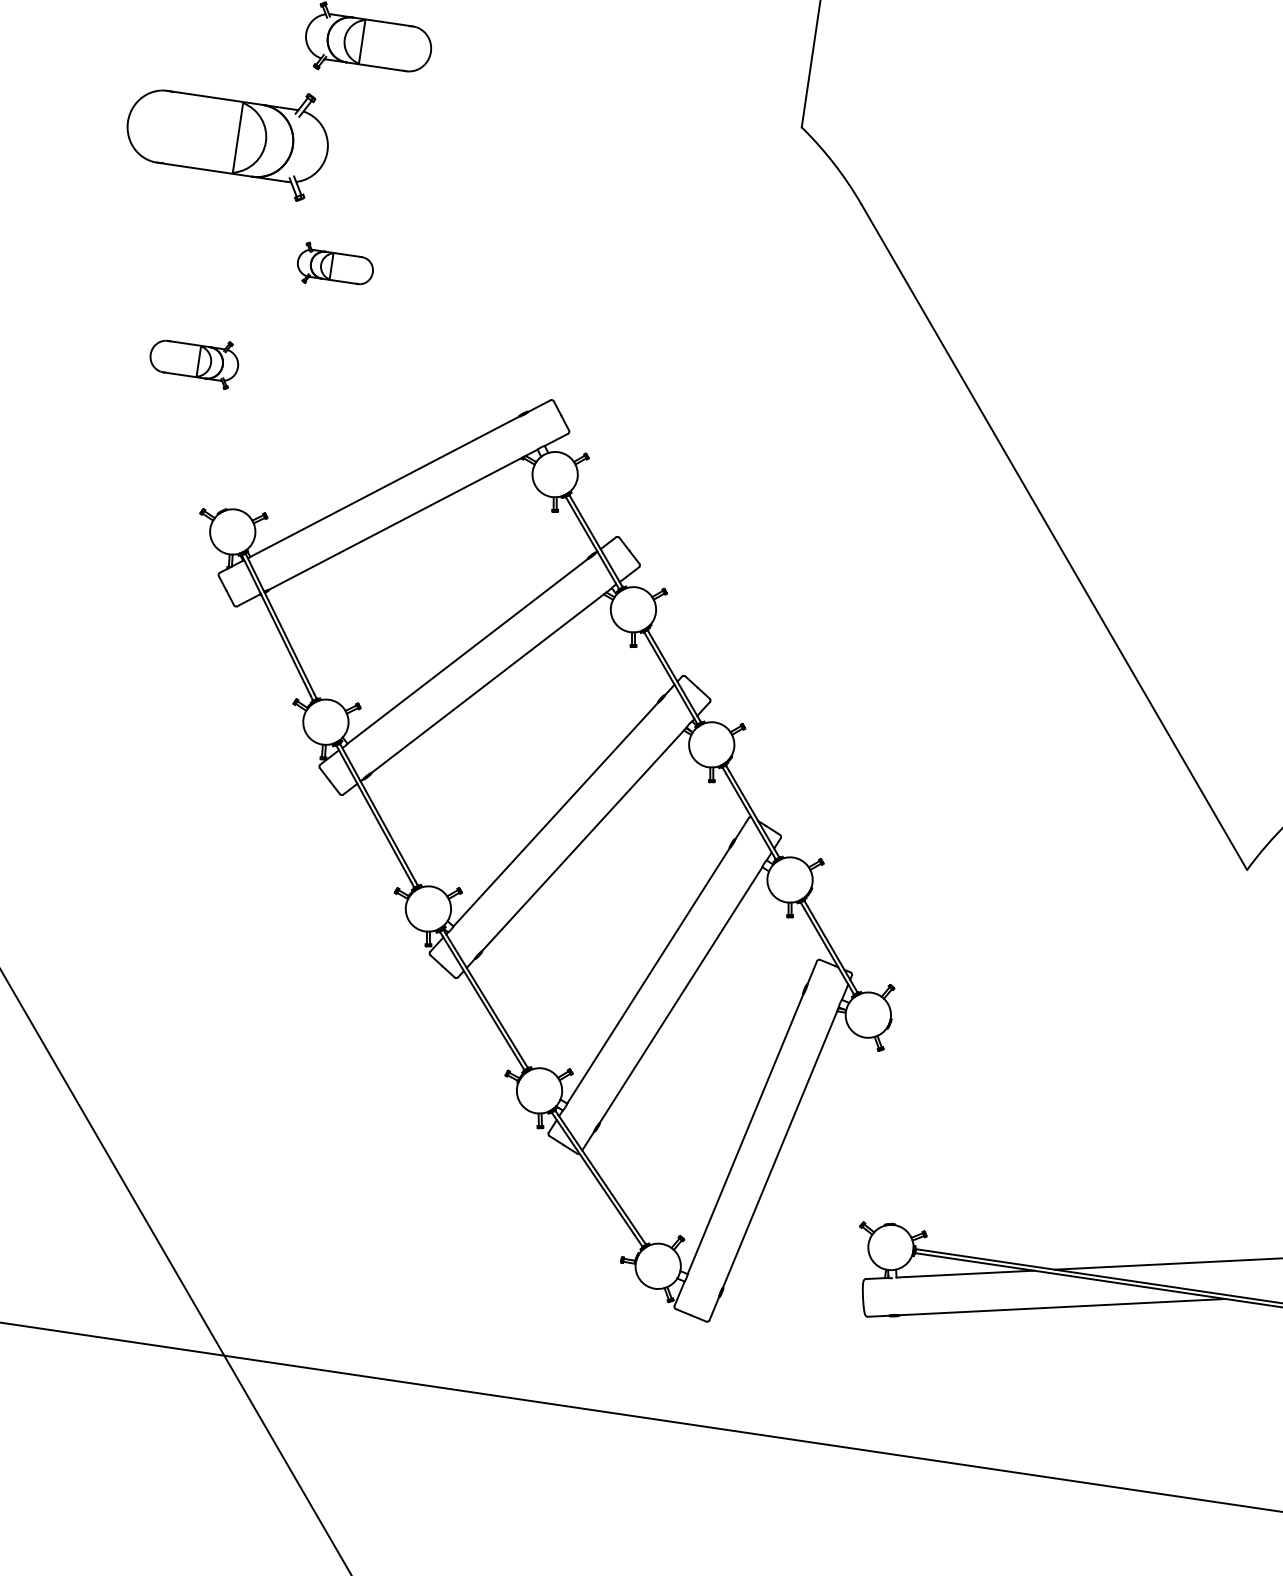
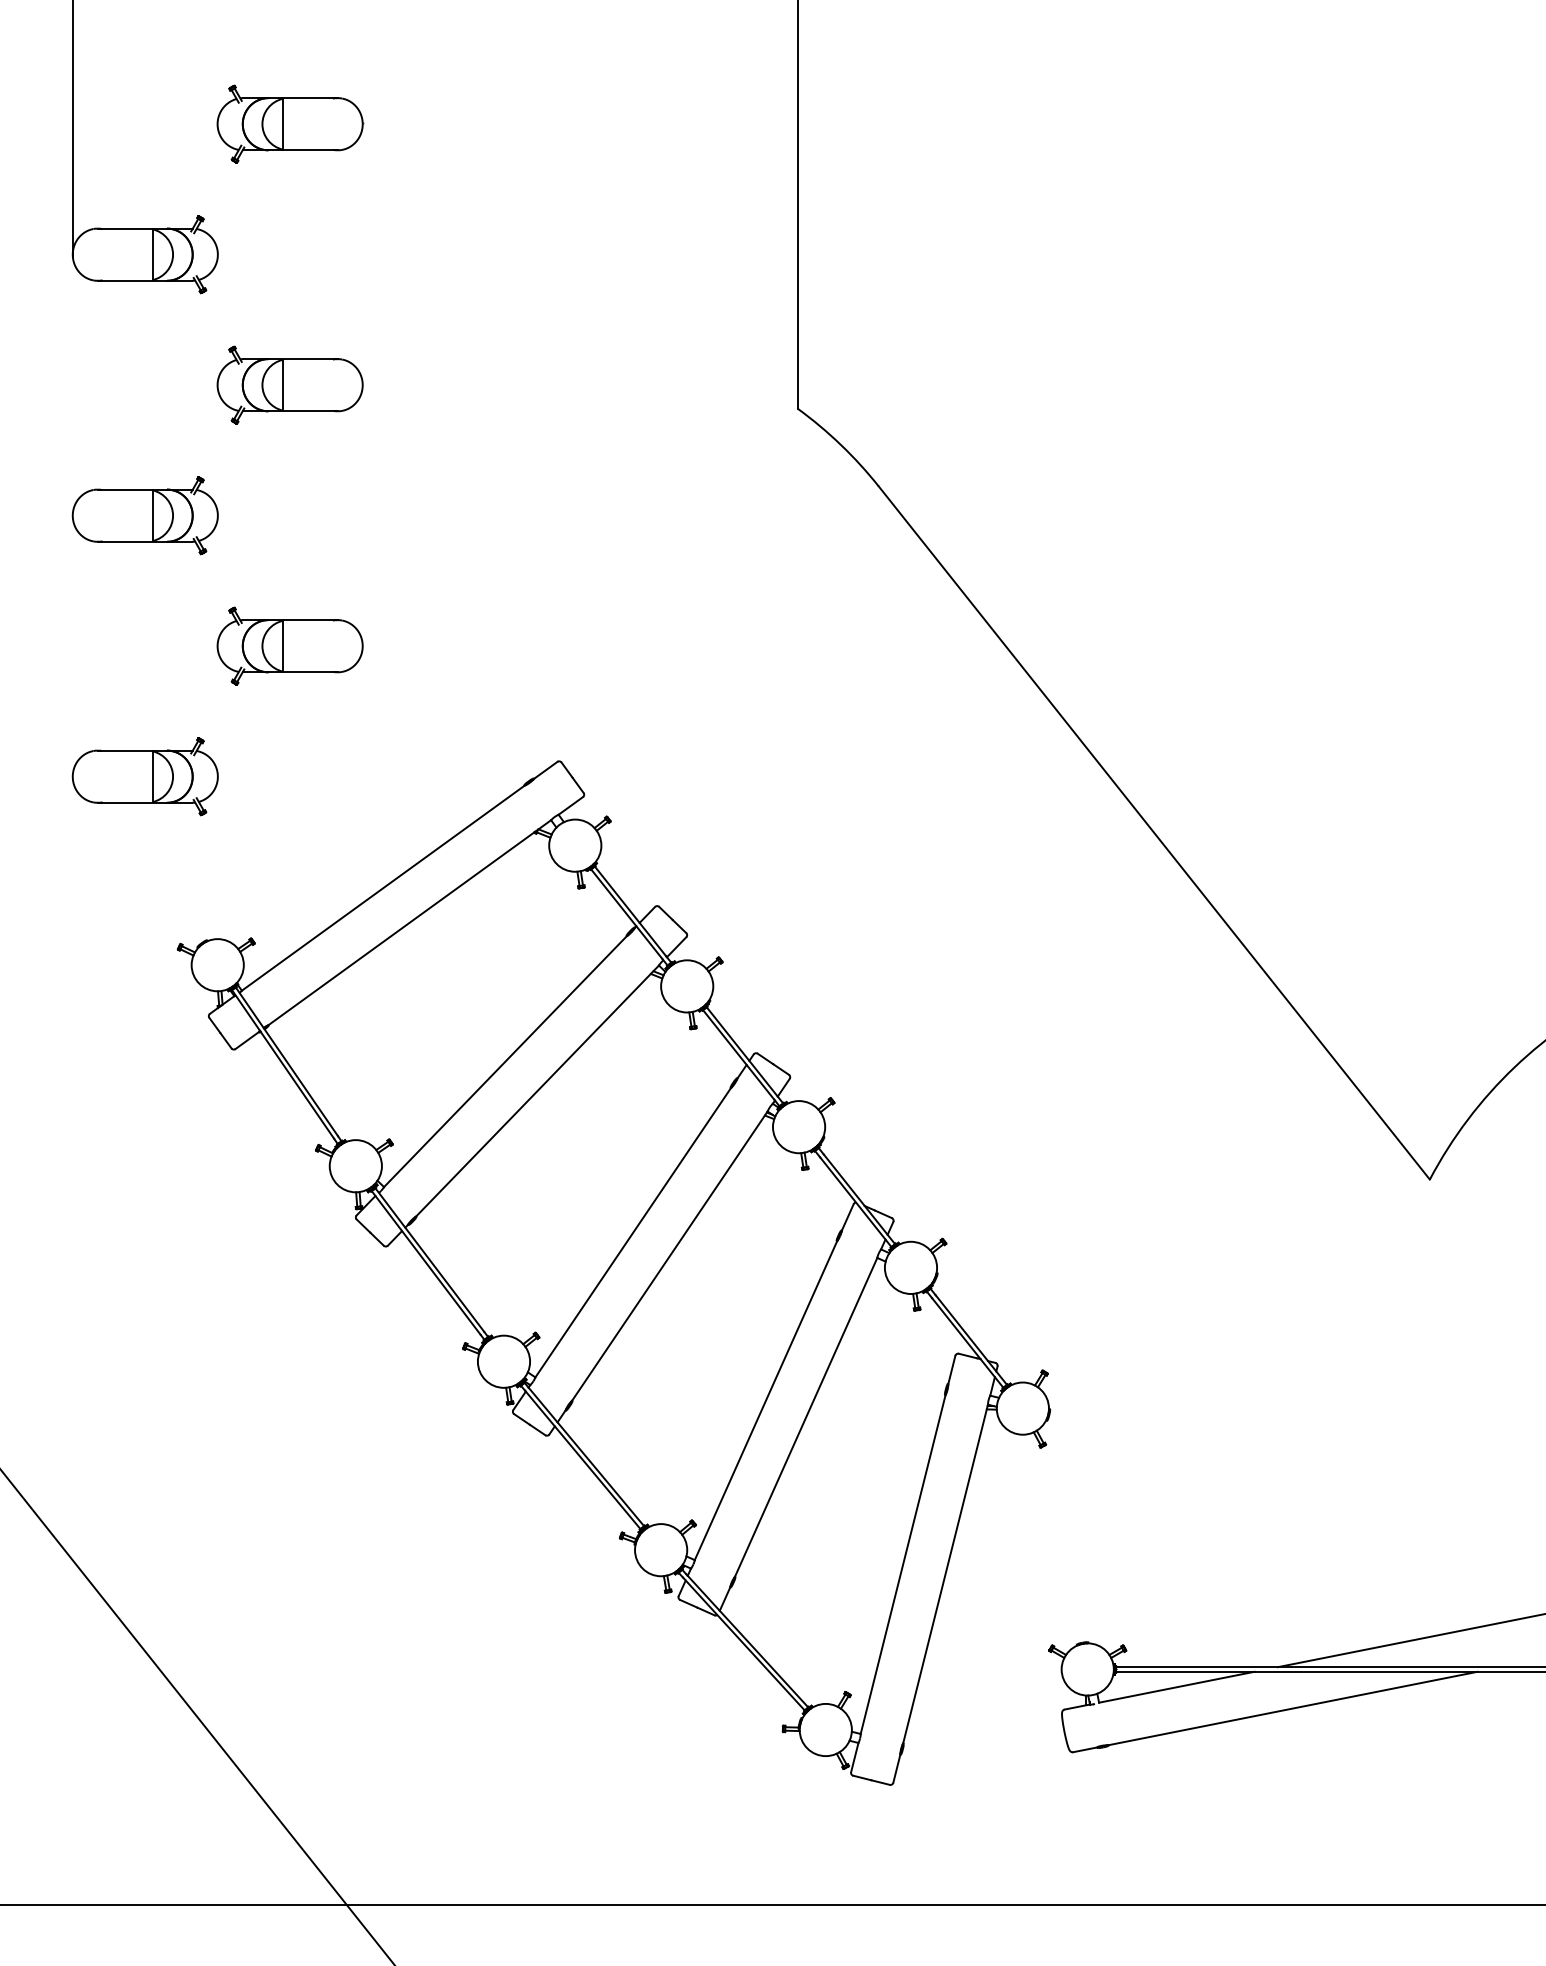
part: (226, 136) -> (144, 515), size x0.62
part: (334, 266) -> (289, 645), size x1.67
part: (193, 360) -> (144, 776), size x1.43

